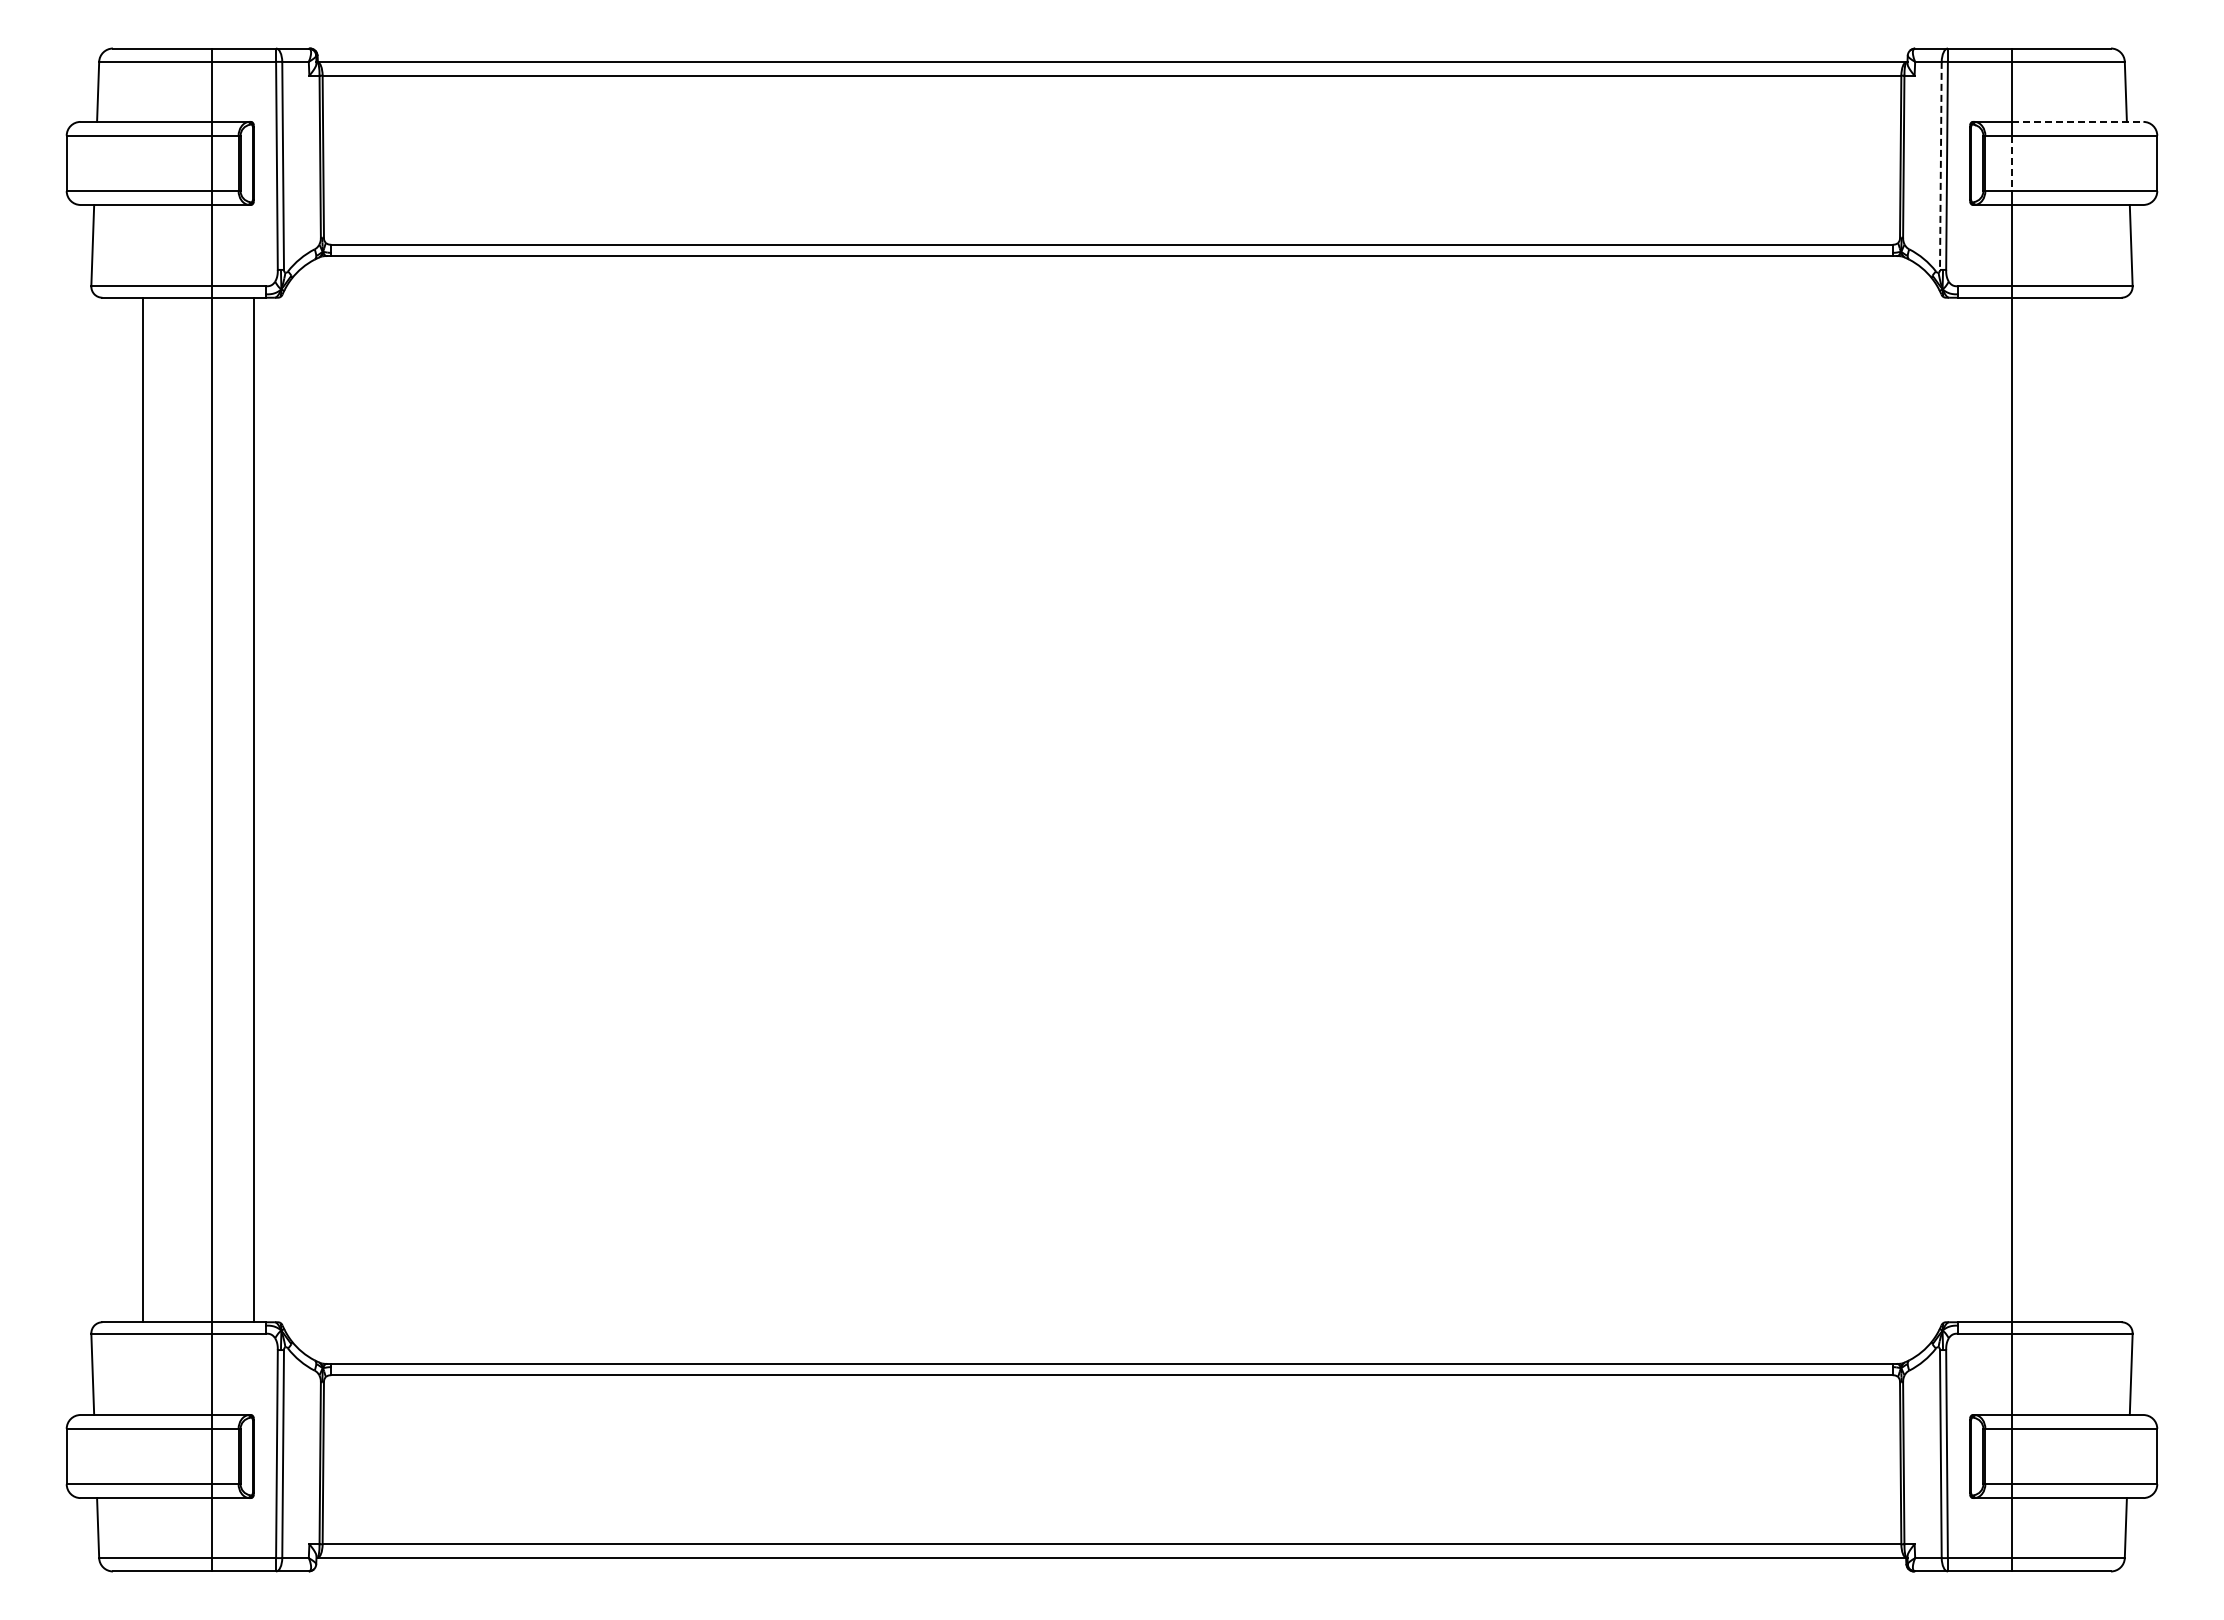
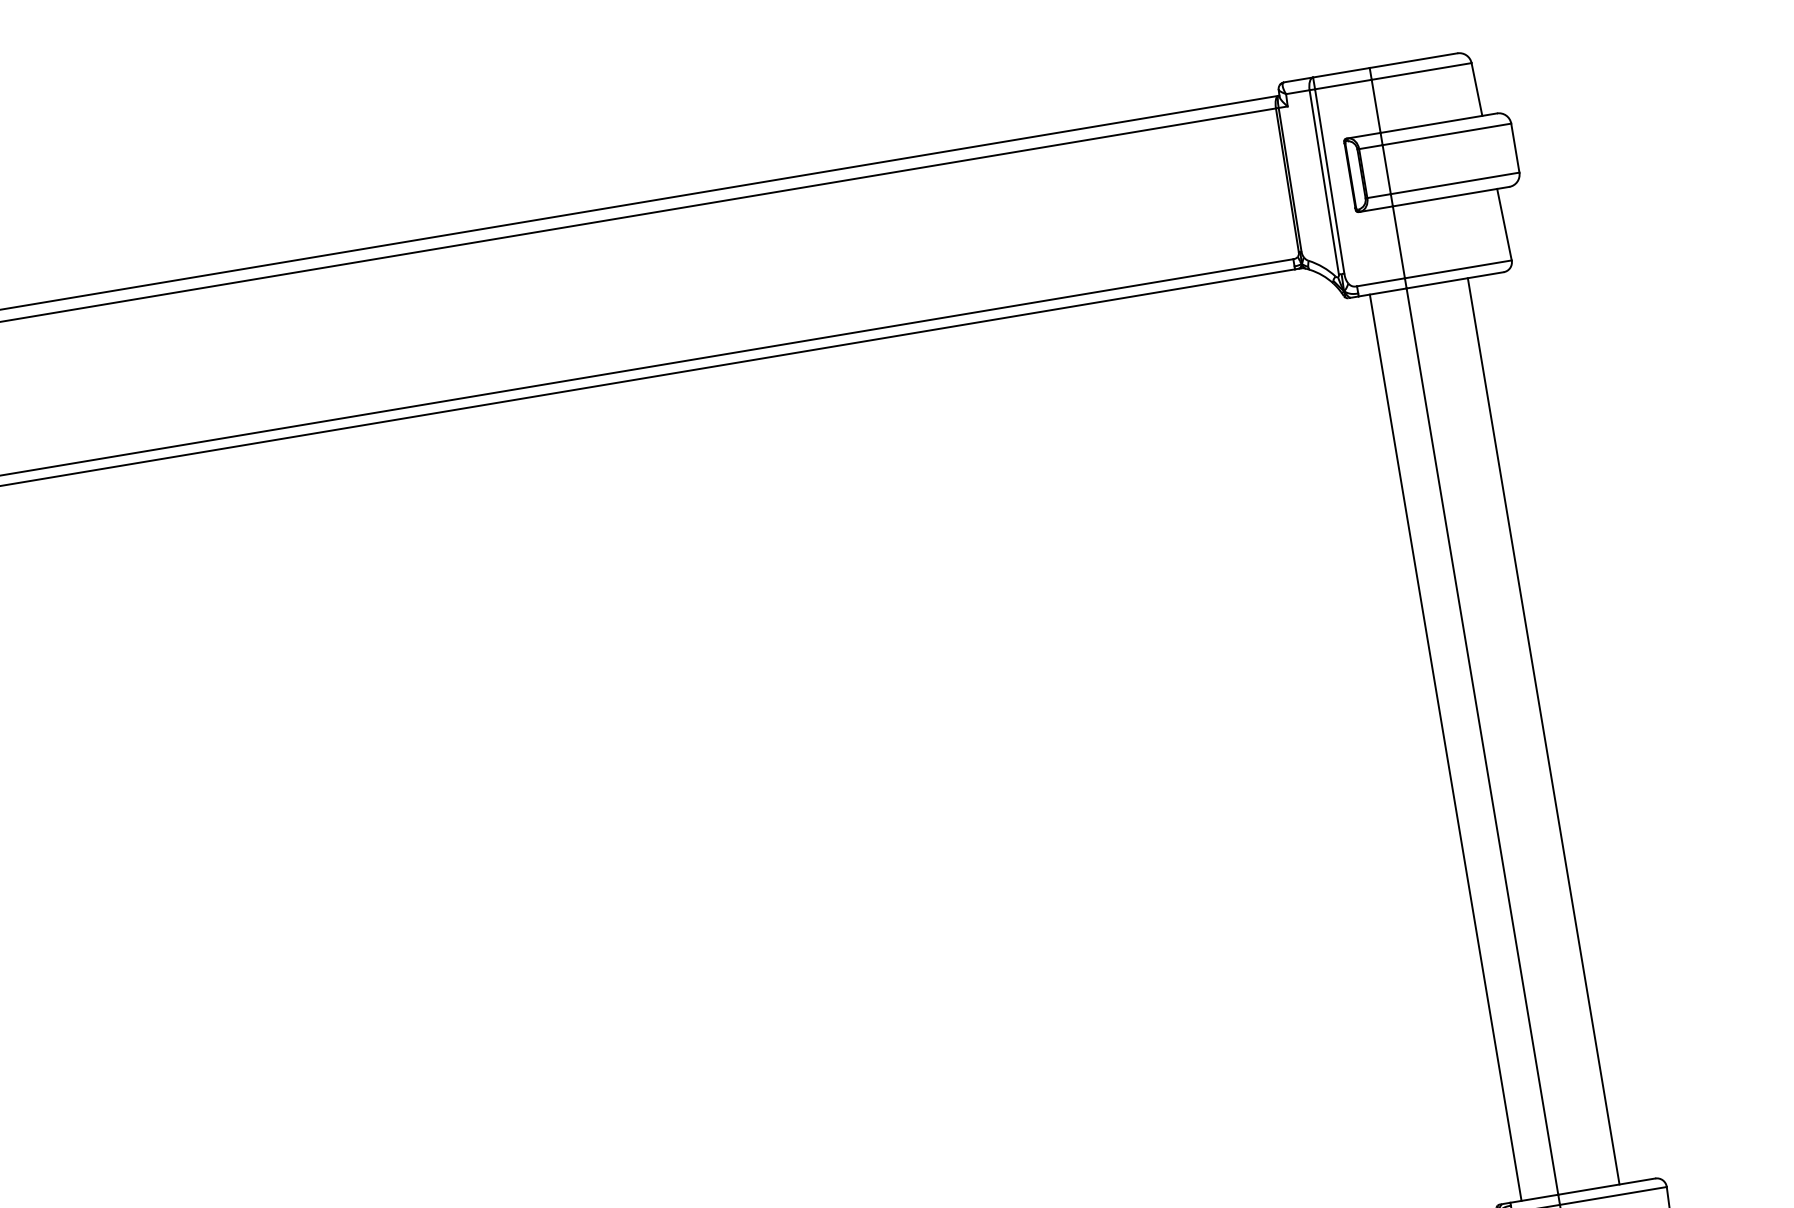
line: (2077, 121) -> (1438, 122), dashed -> solid
line: (2011, 163) -> (1386, 169), dashed -> solid
line: (1940, 166) -> (1324, 182), dashed -> solid
line: (1970, 809) -> (1445, 747), added
line: (2081, 809) -> (1543, 730), added

